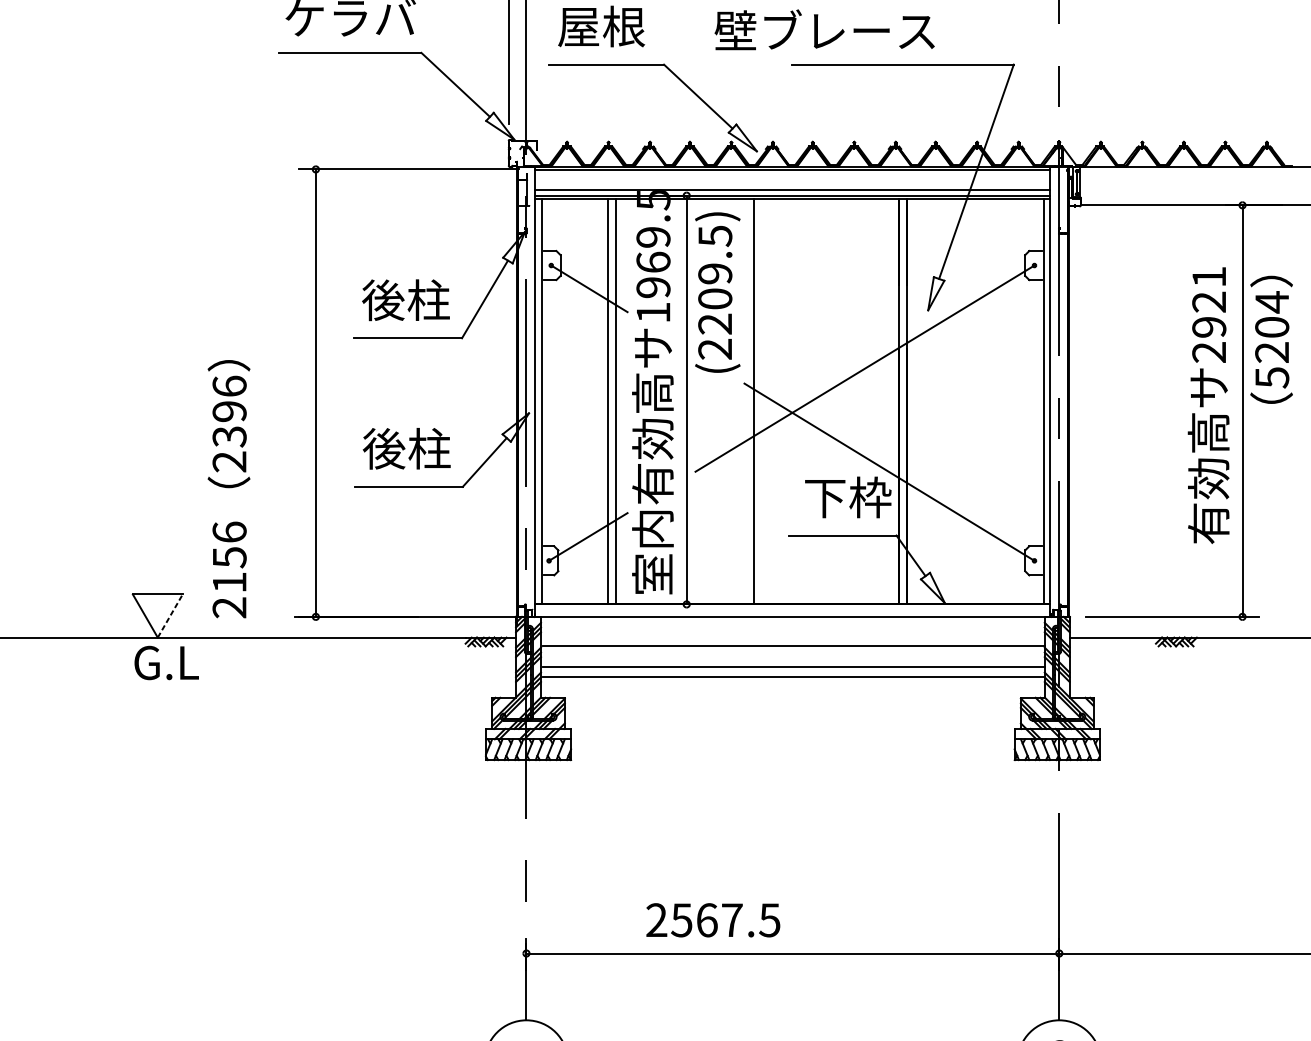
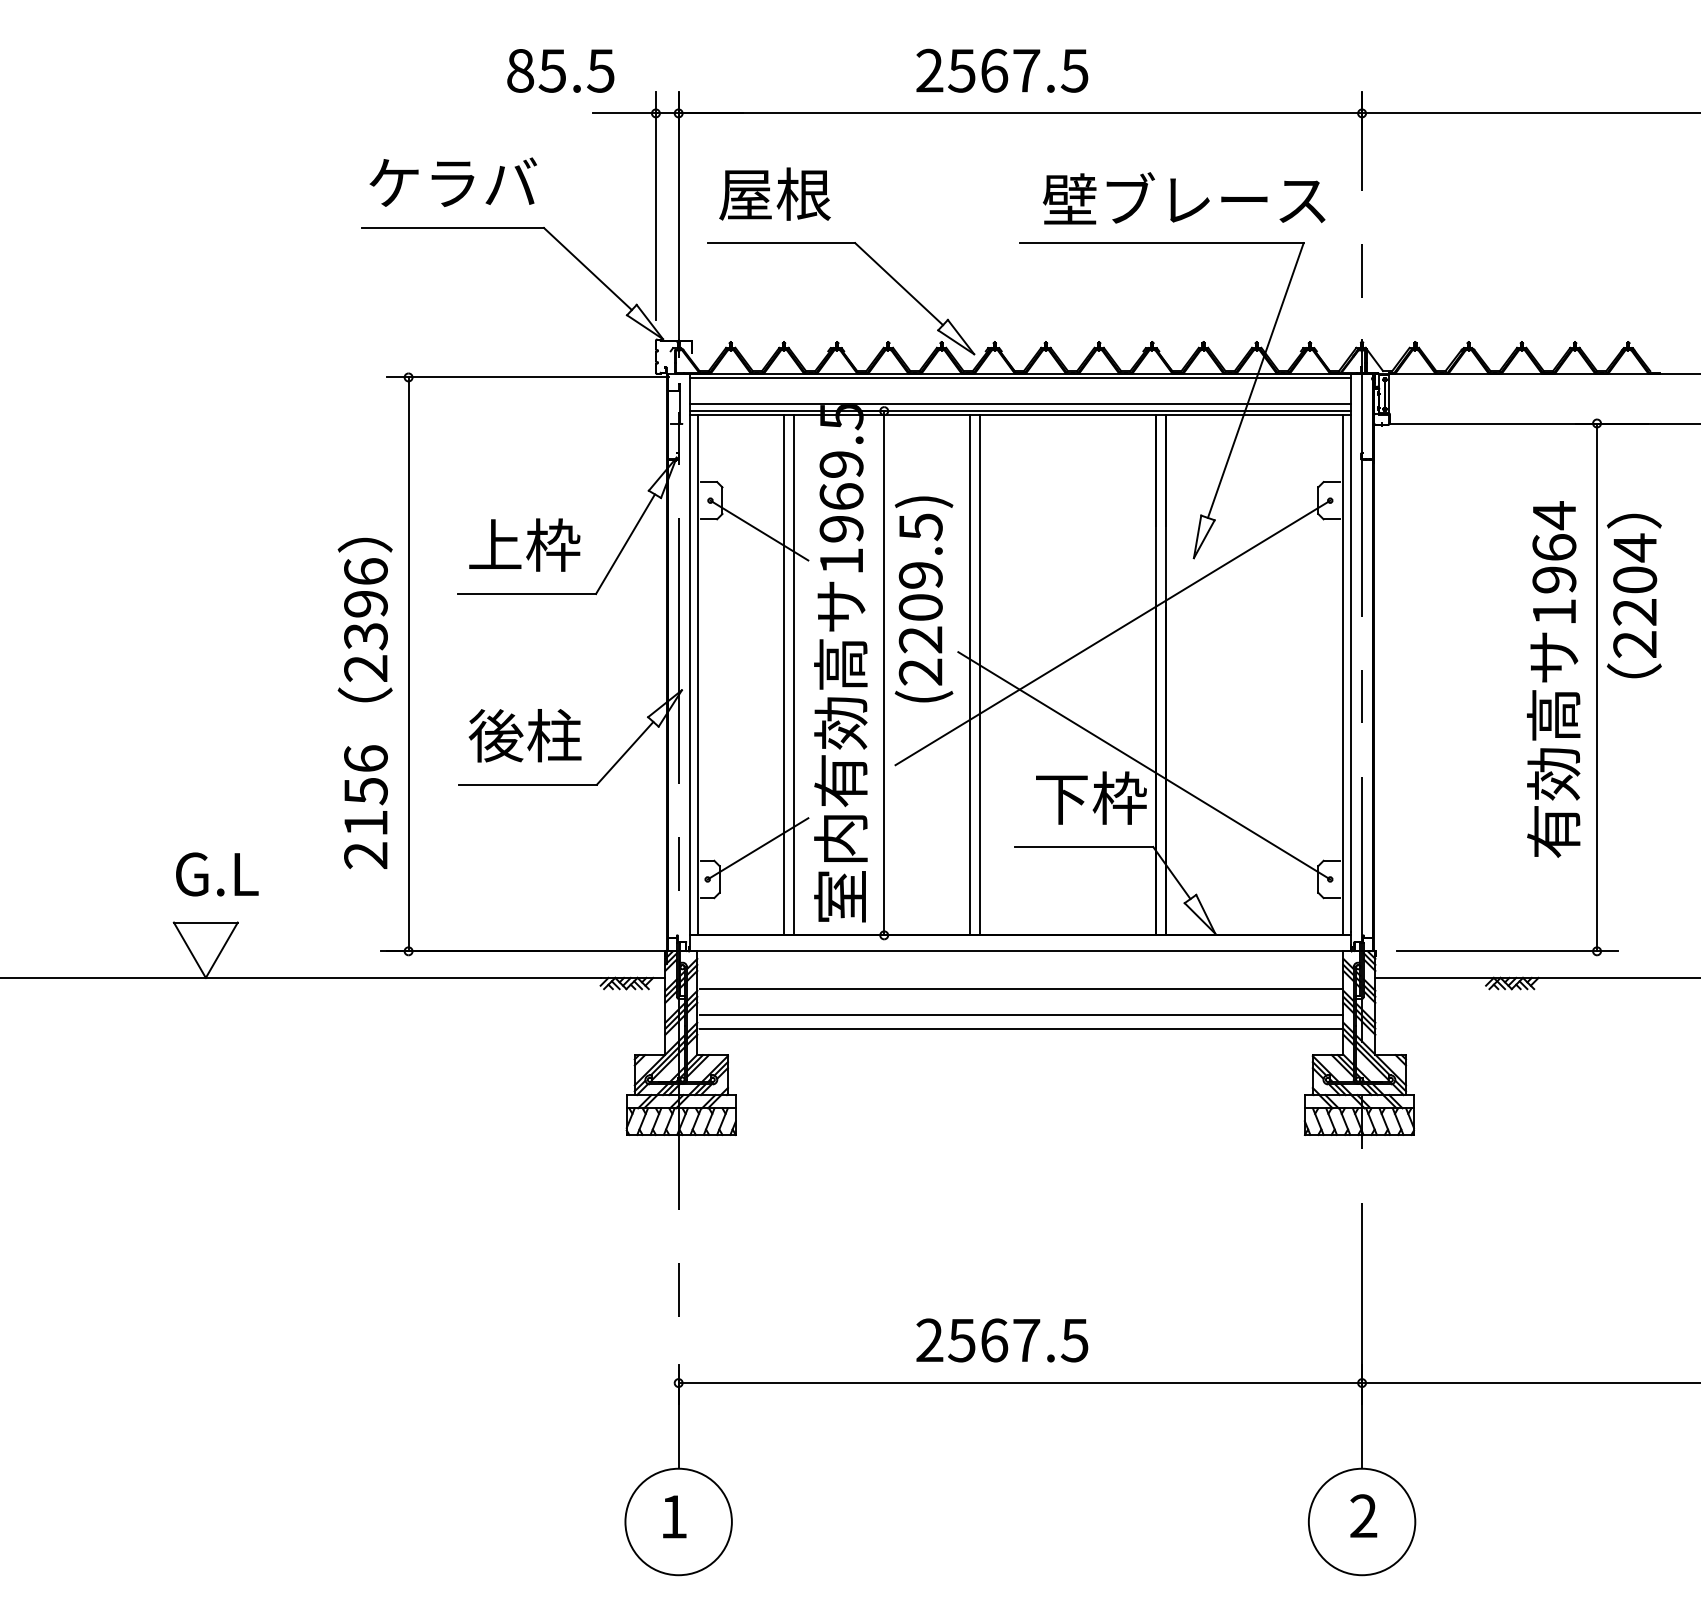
text: (824, 29) -> (1183, 198), moved
text: (717, 292) -> (923, 599), moved
text: (405, 299) -> (523, 544), 後柱 -> 上枠
text: (1209, 314) -> (1554, 563), 2921 -> 1964
text: (1272, 377) -> (1635, 644), 5204 -> 2204
line: (761, 401) -> (979, 675), added
text: (228, 488) -> (364, 702), moved
line: (170, 616) -> (221, 950), dashed -> solid
text: (166, 663) -> (217, 874), moved
text: (713, 920) -> (1002, 1340), moved

